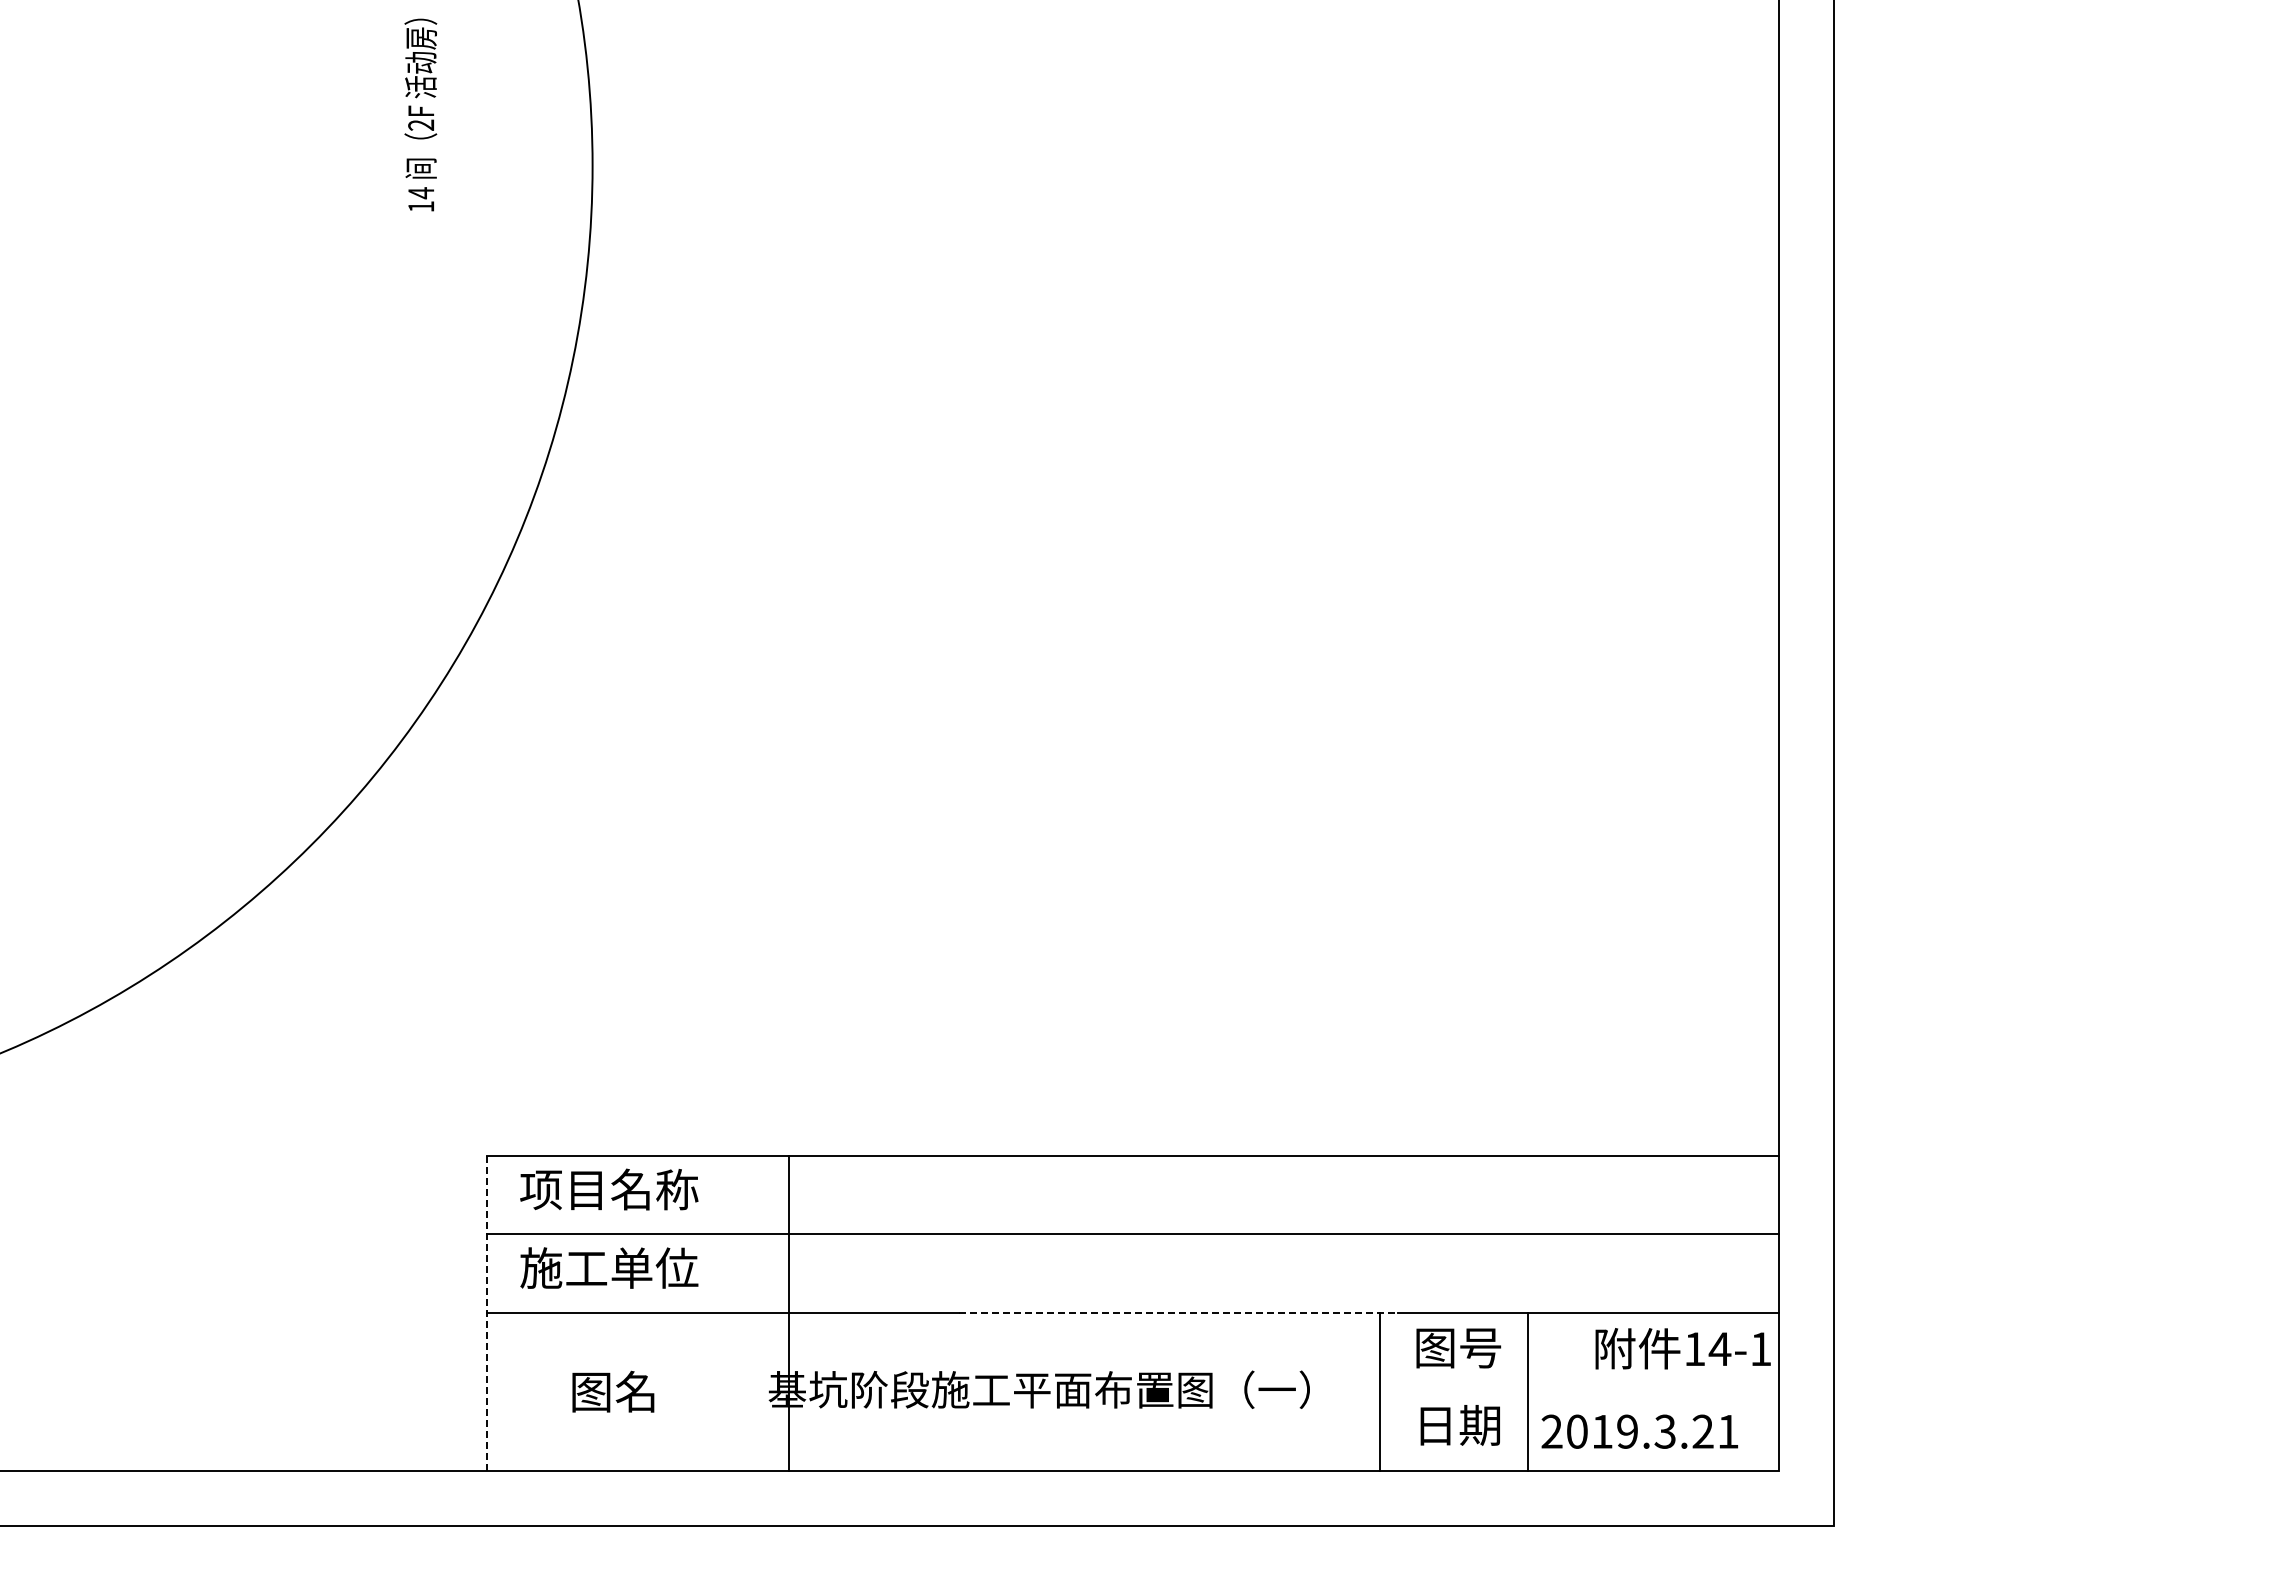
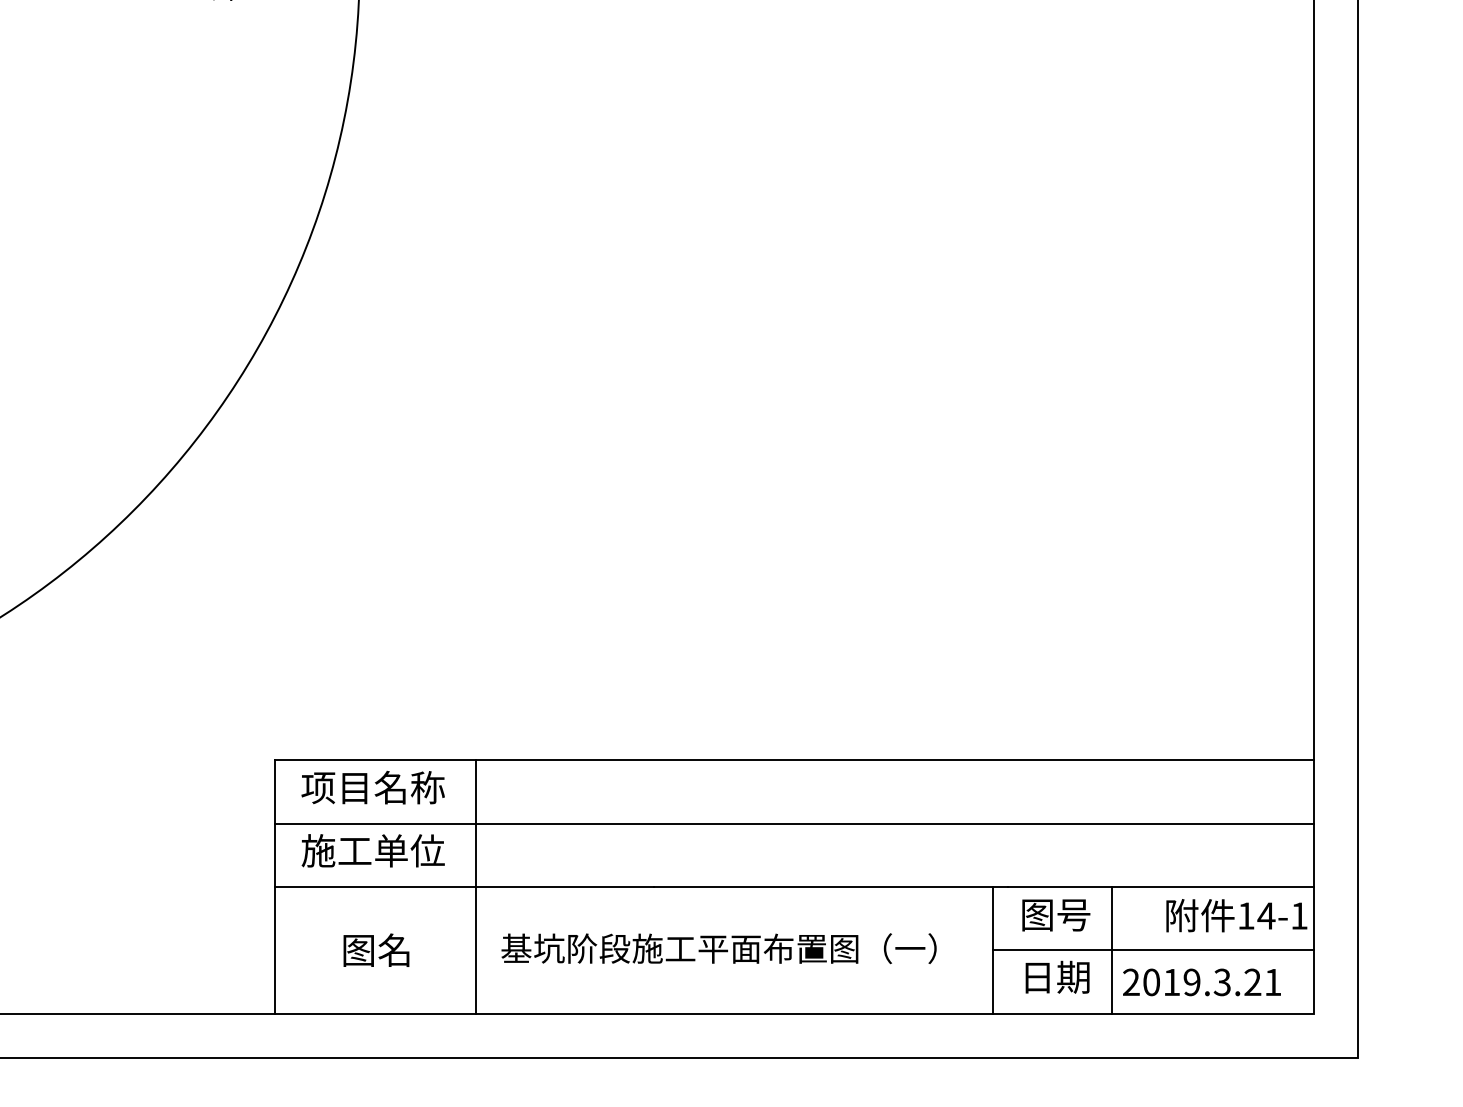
line: (486, 1312) -> (274, 886), dashed -> solid
line: (788, 1312) -> (476, 886), moved
line: (1178, 1312) -> (830, 886), dashed -> solid
line: (1578, 1391) -> (1152, 950), added

